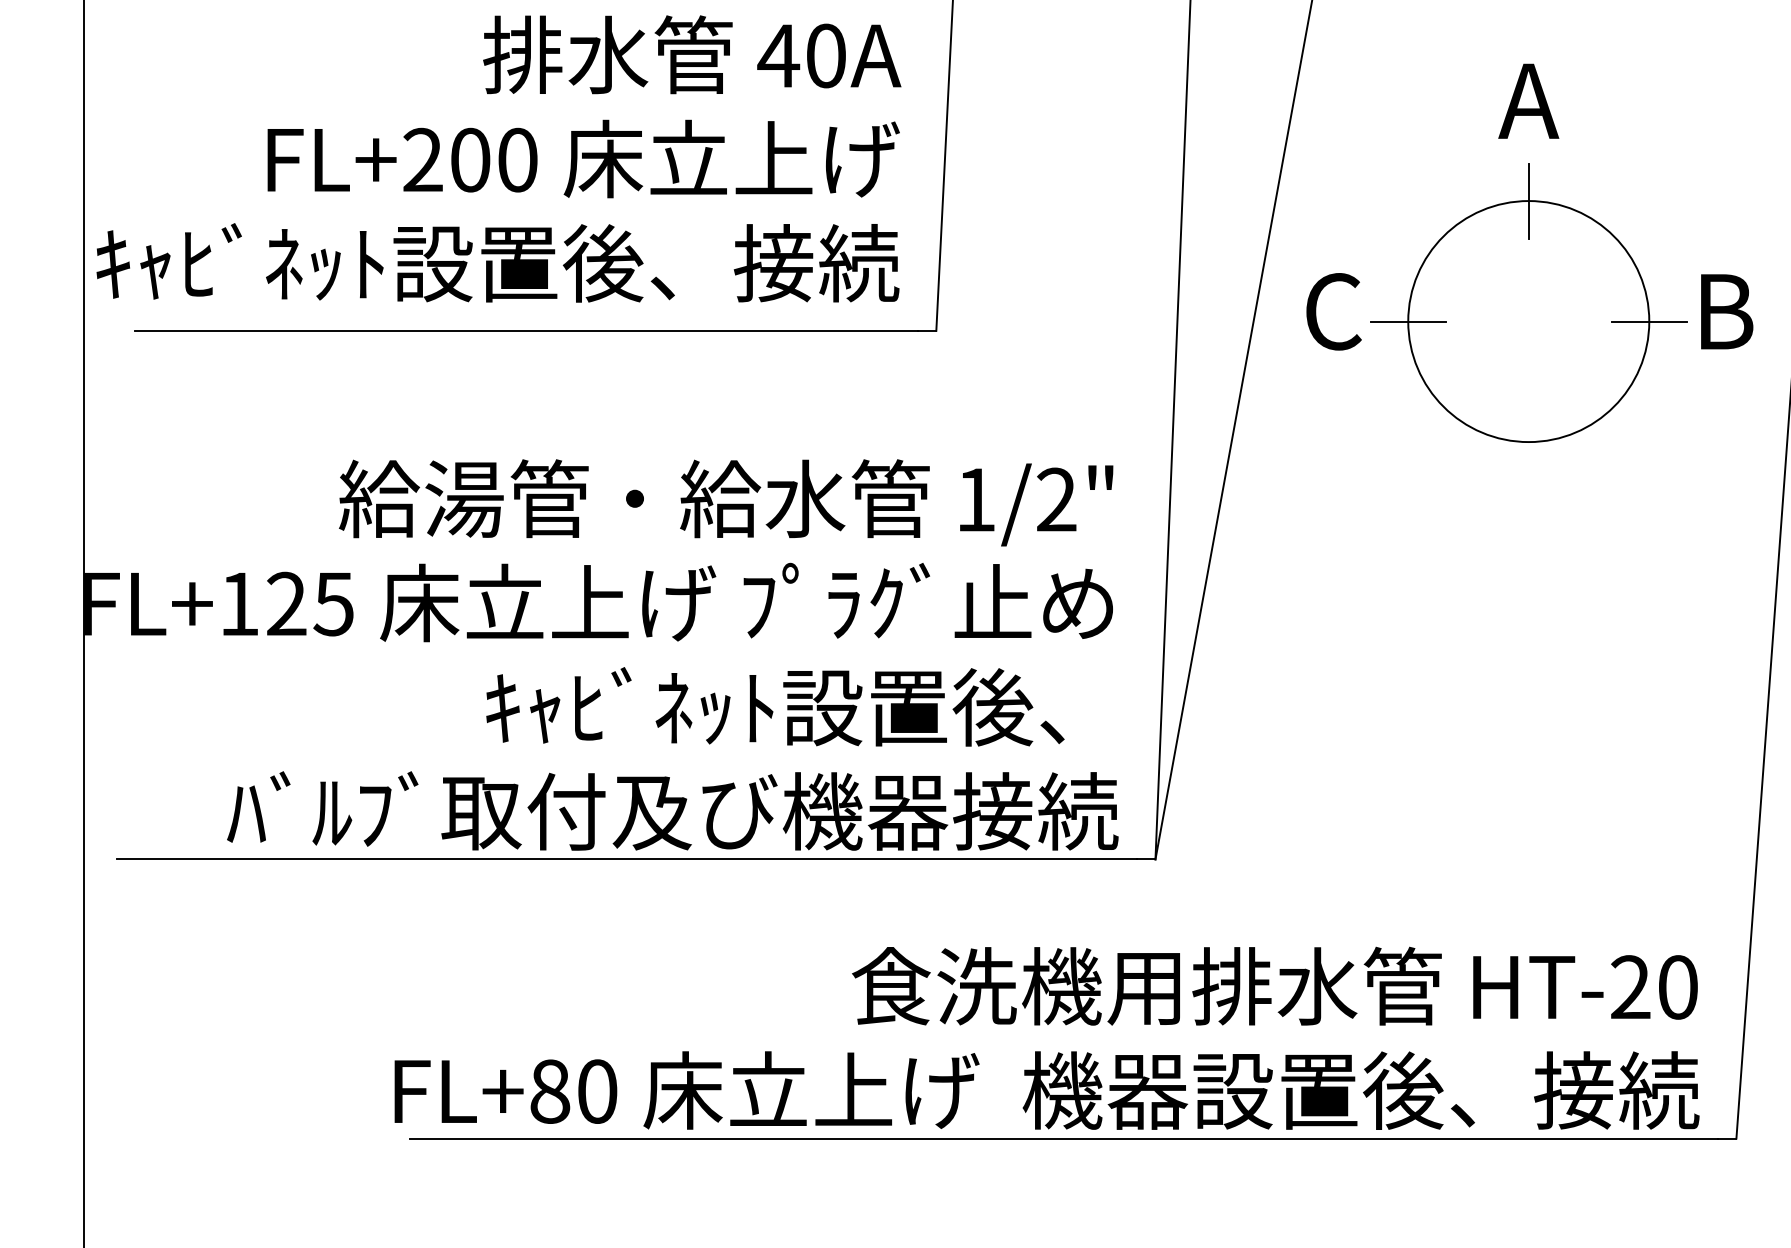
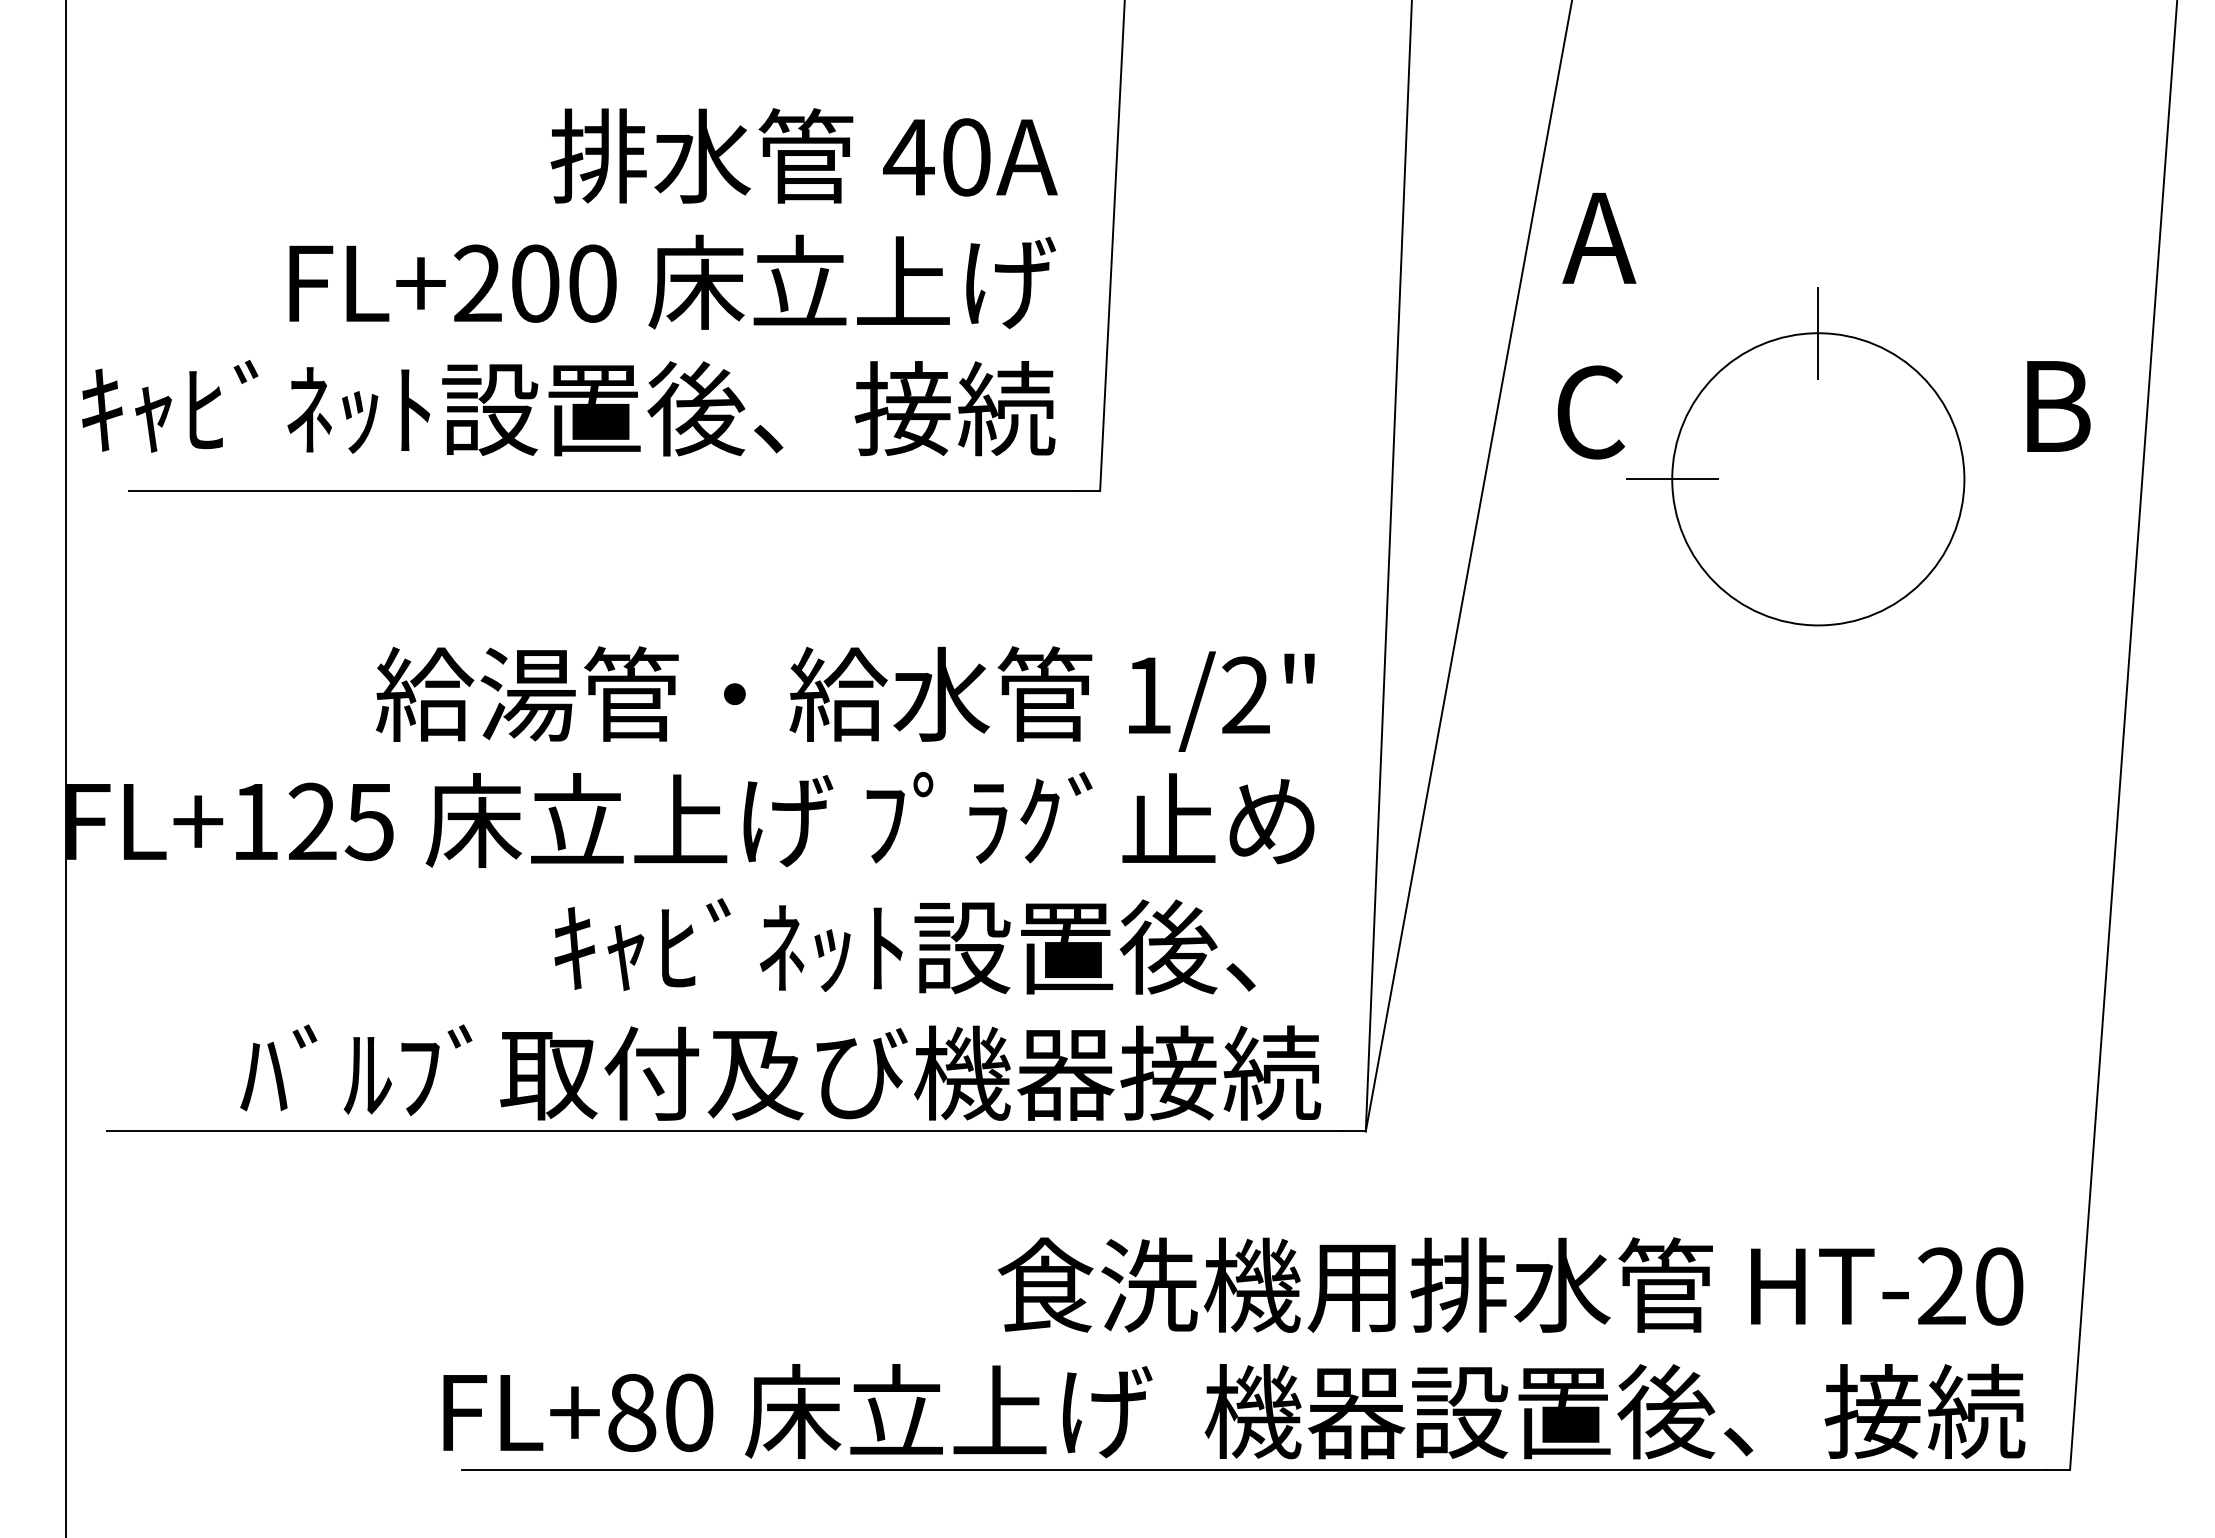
text: (1528, 100) -> (1599, 237), moved
text: (1333, 311) -> (1590, 412), moved
text: (1726, 311) -> (2058, 406), moved
line: (1648, 321) -> (1963, 479), removed

